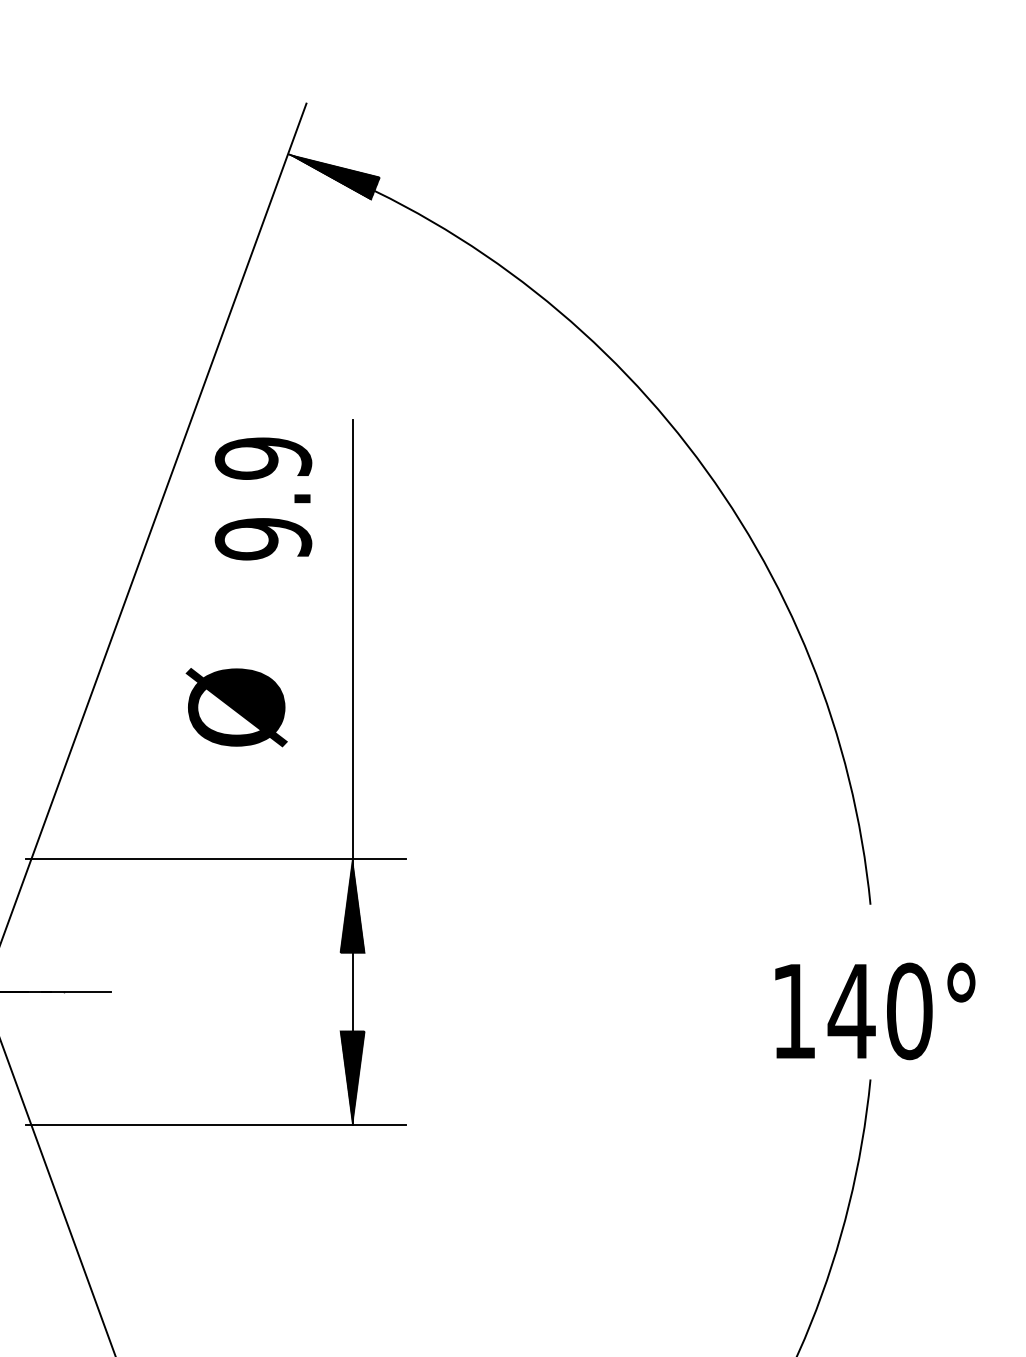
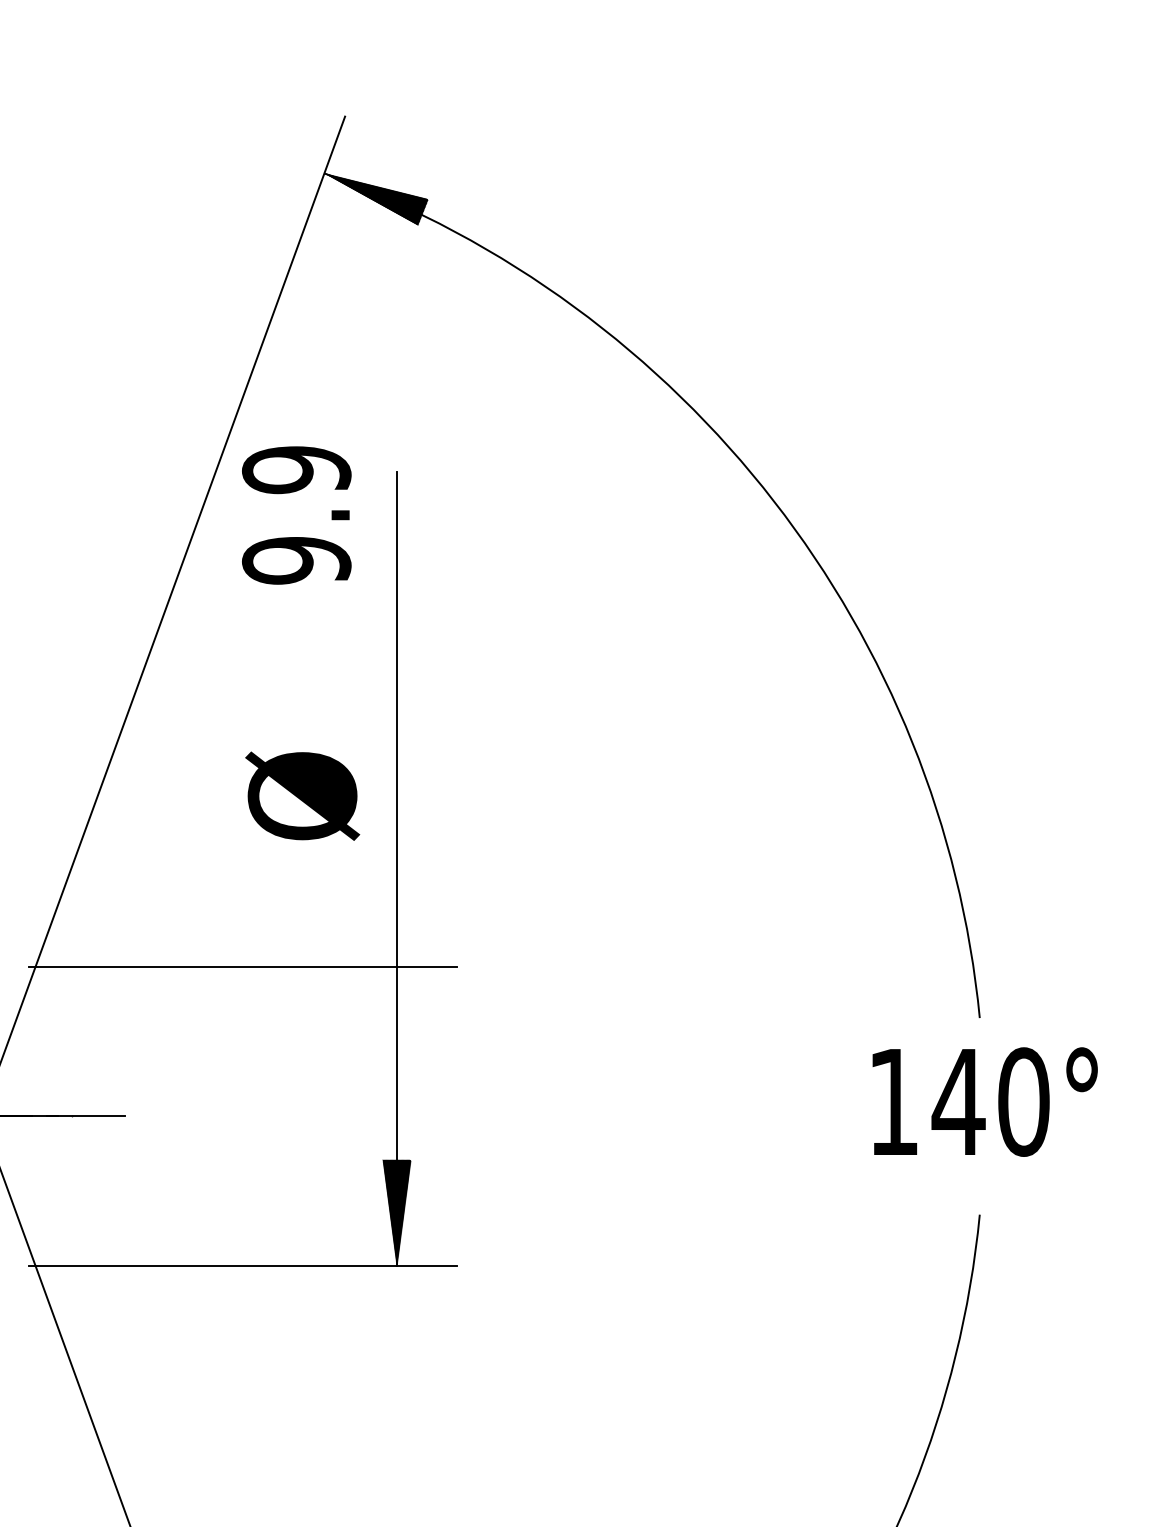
text: (263, 498) -> (296, 515), moved
text: (236, 706) -> (302, 795), moved
hatch: (352, 906) -> (396, 1019), removed
text: (874, 1010) -> (984, 1101), moved

